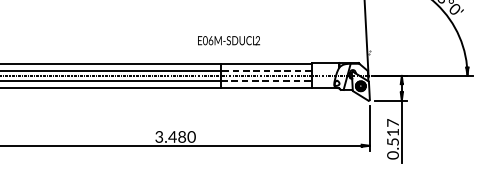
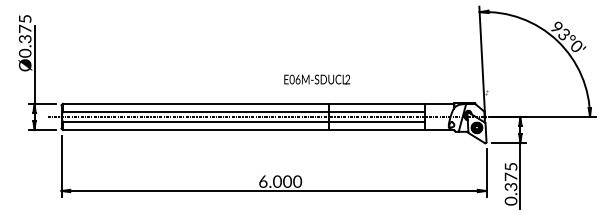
text: (229, 40) -> (317, 79), moved
line: (266, 70) -> (376, 111), dashed -> solid
line: (267, 81) -> (377, 122), dashed -> solid
text: (392, 132) -> (510, 176), 0.517 -> 0.375
text: (170, 136) -> (275, 181), 3.480 -> 6.000

